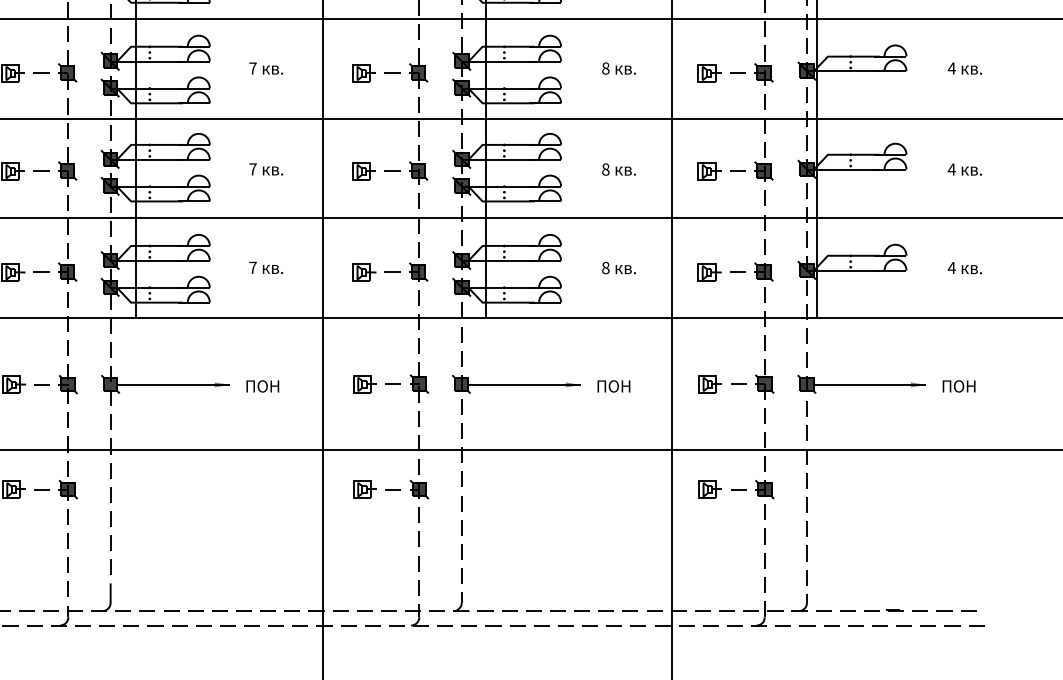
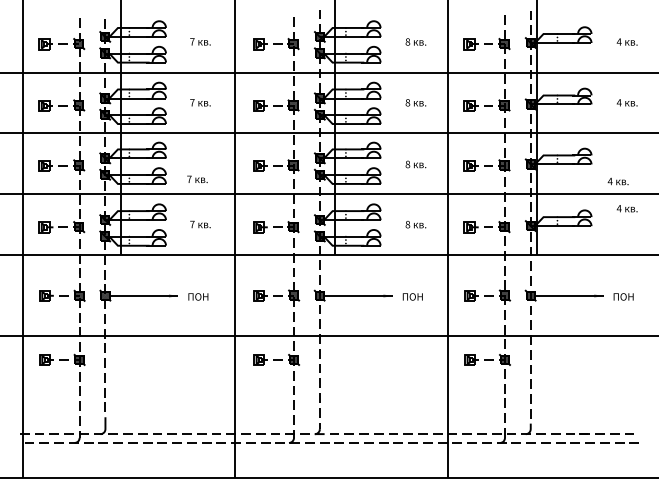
text: (266, 167) -> (197, 178), moved
text: (963, 169) -> (617, 181), moved
text: (963, 267) -> (626, 208), moved

